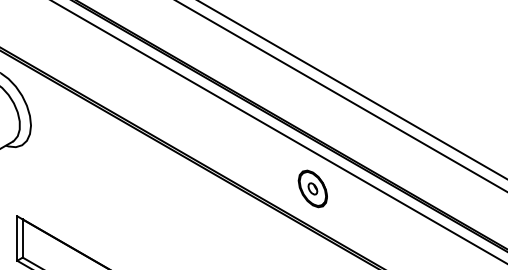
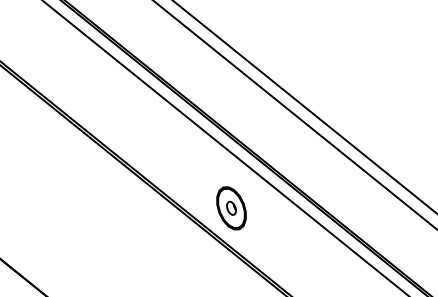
part: (312, 188) -> (231, 207), moved

